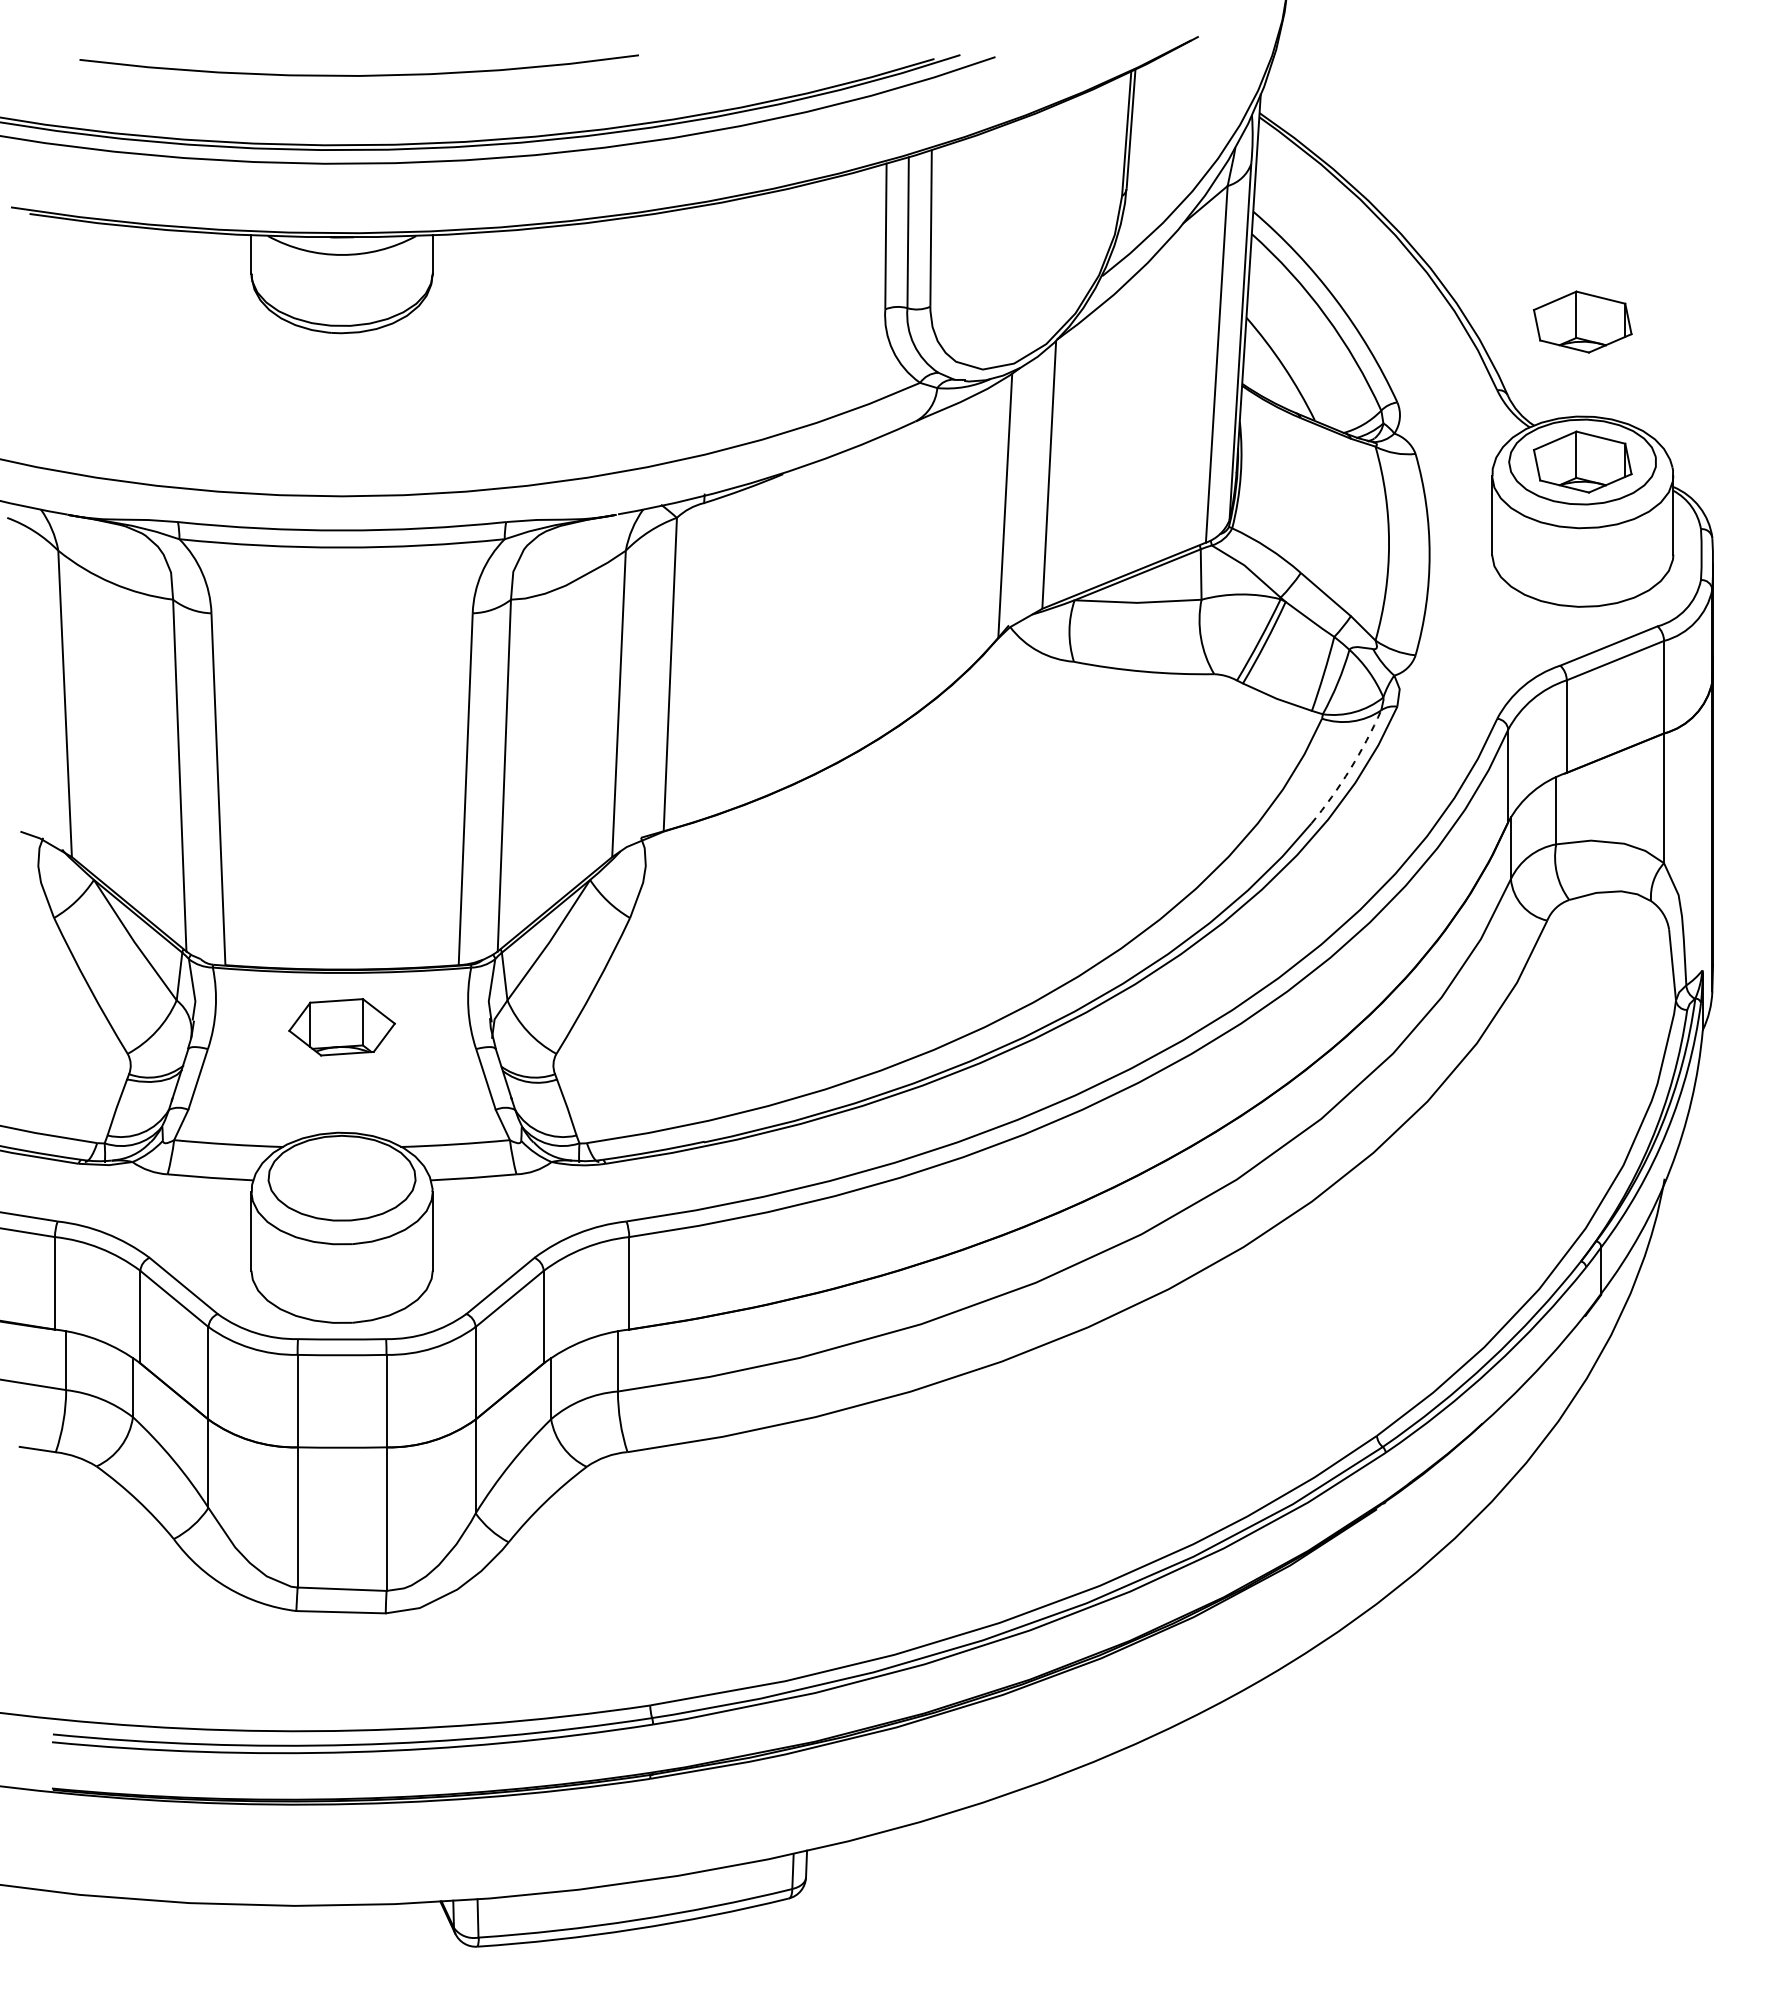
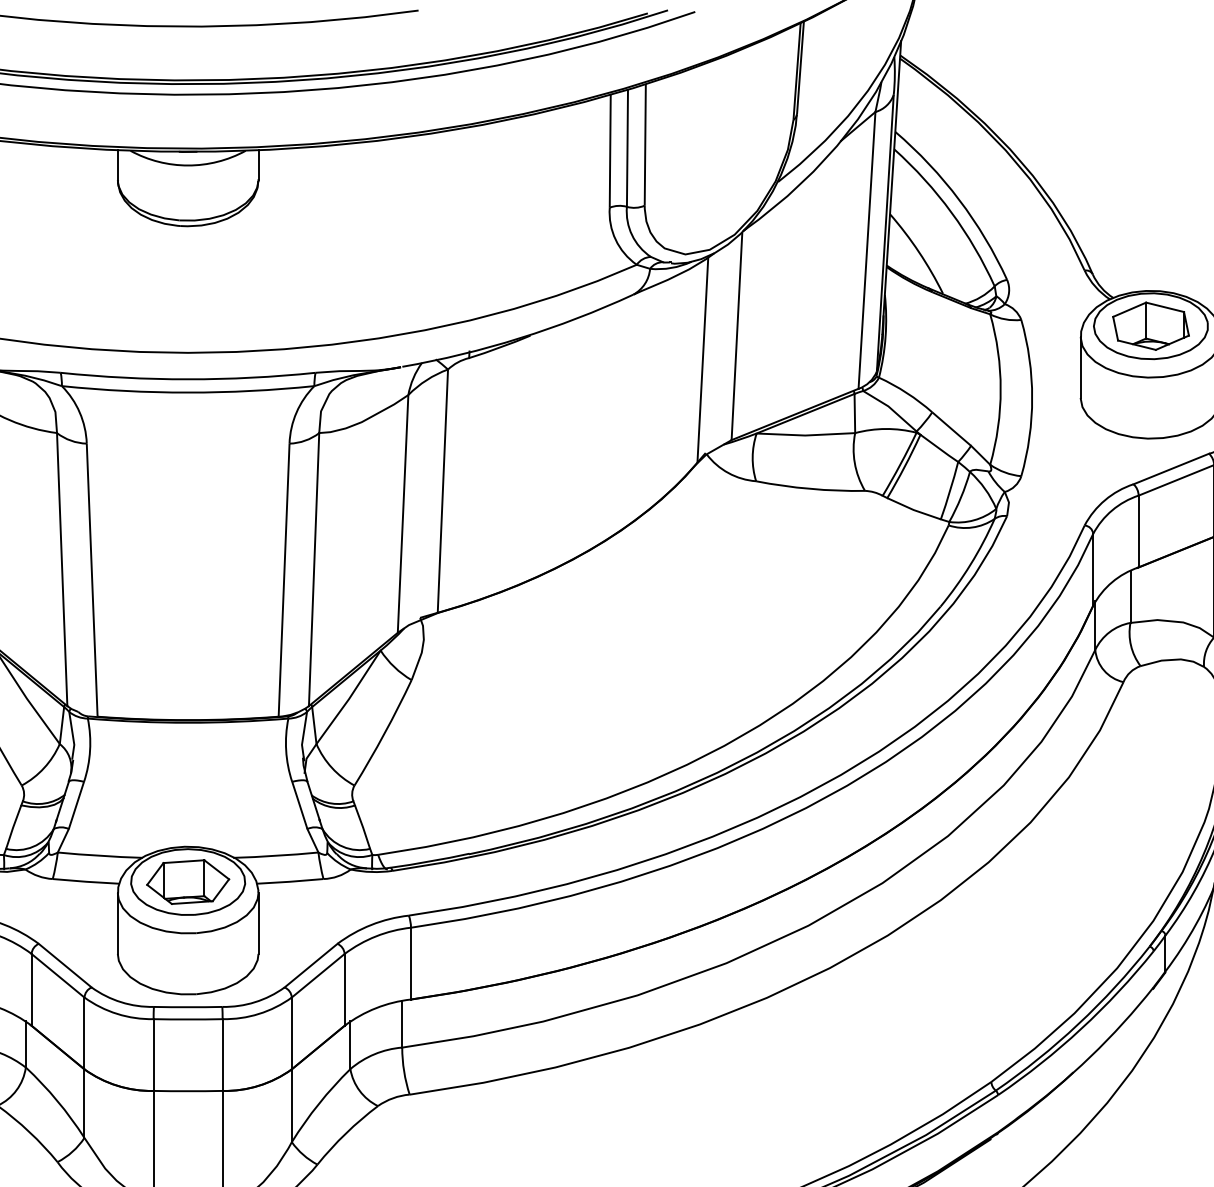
part: (1582, 321) -> (1150, 217), removed
arc: (1350, 769) -> (970, 564), dashed -> solid
part: (341, 1027) -> (187, 882), moved

